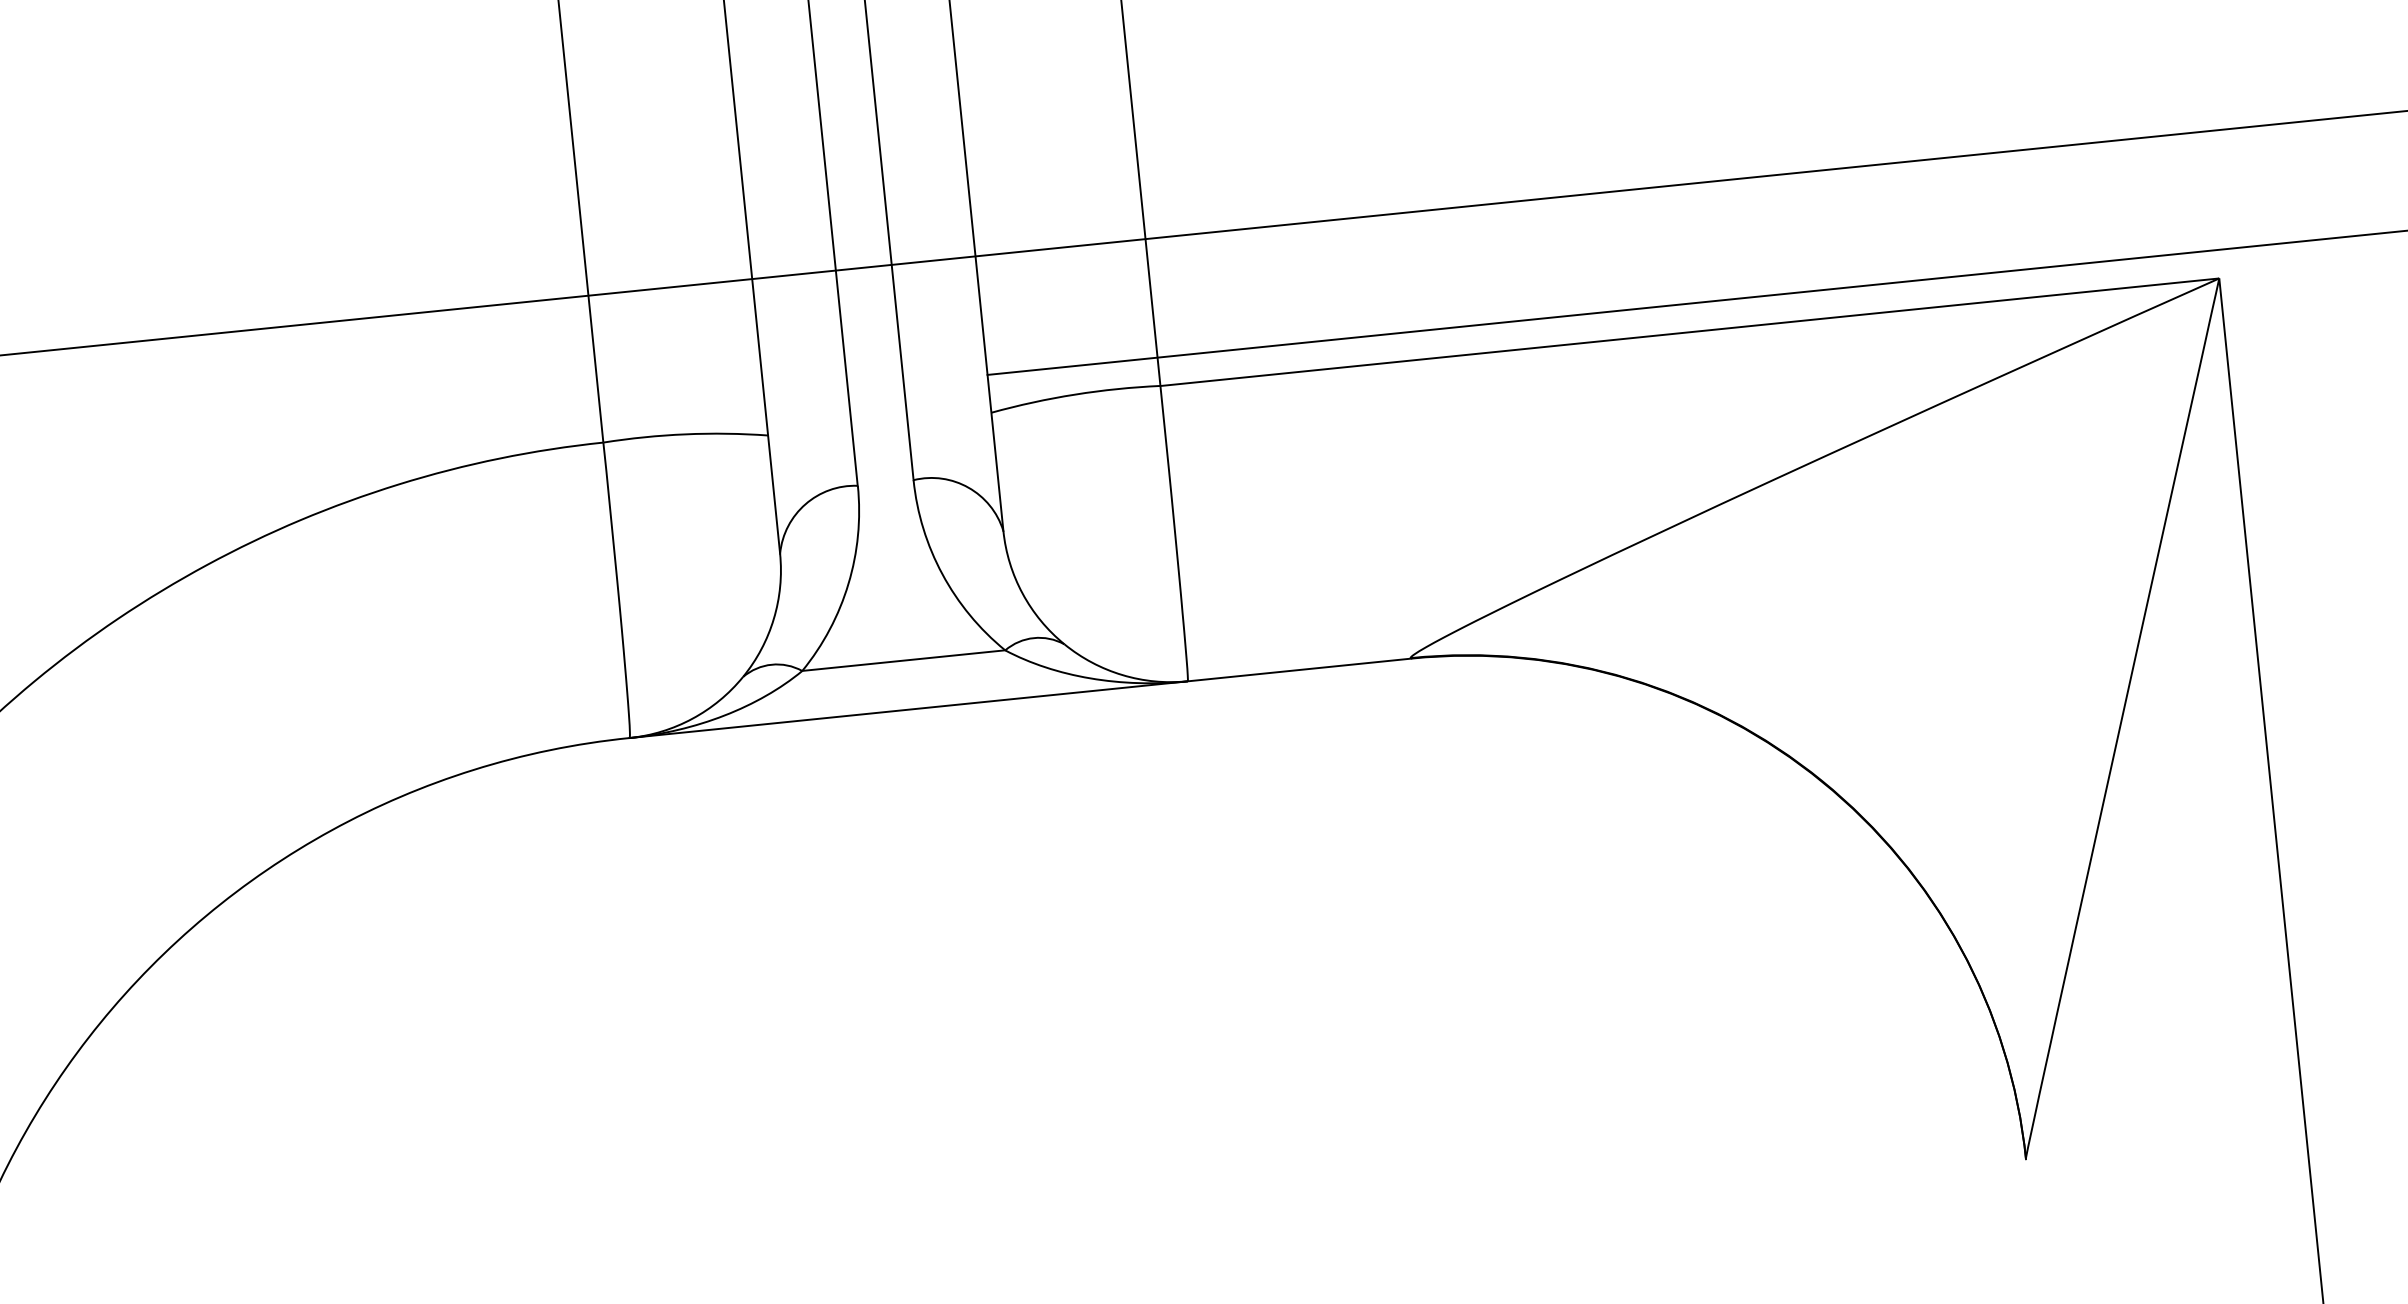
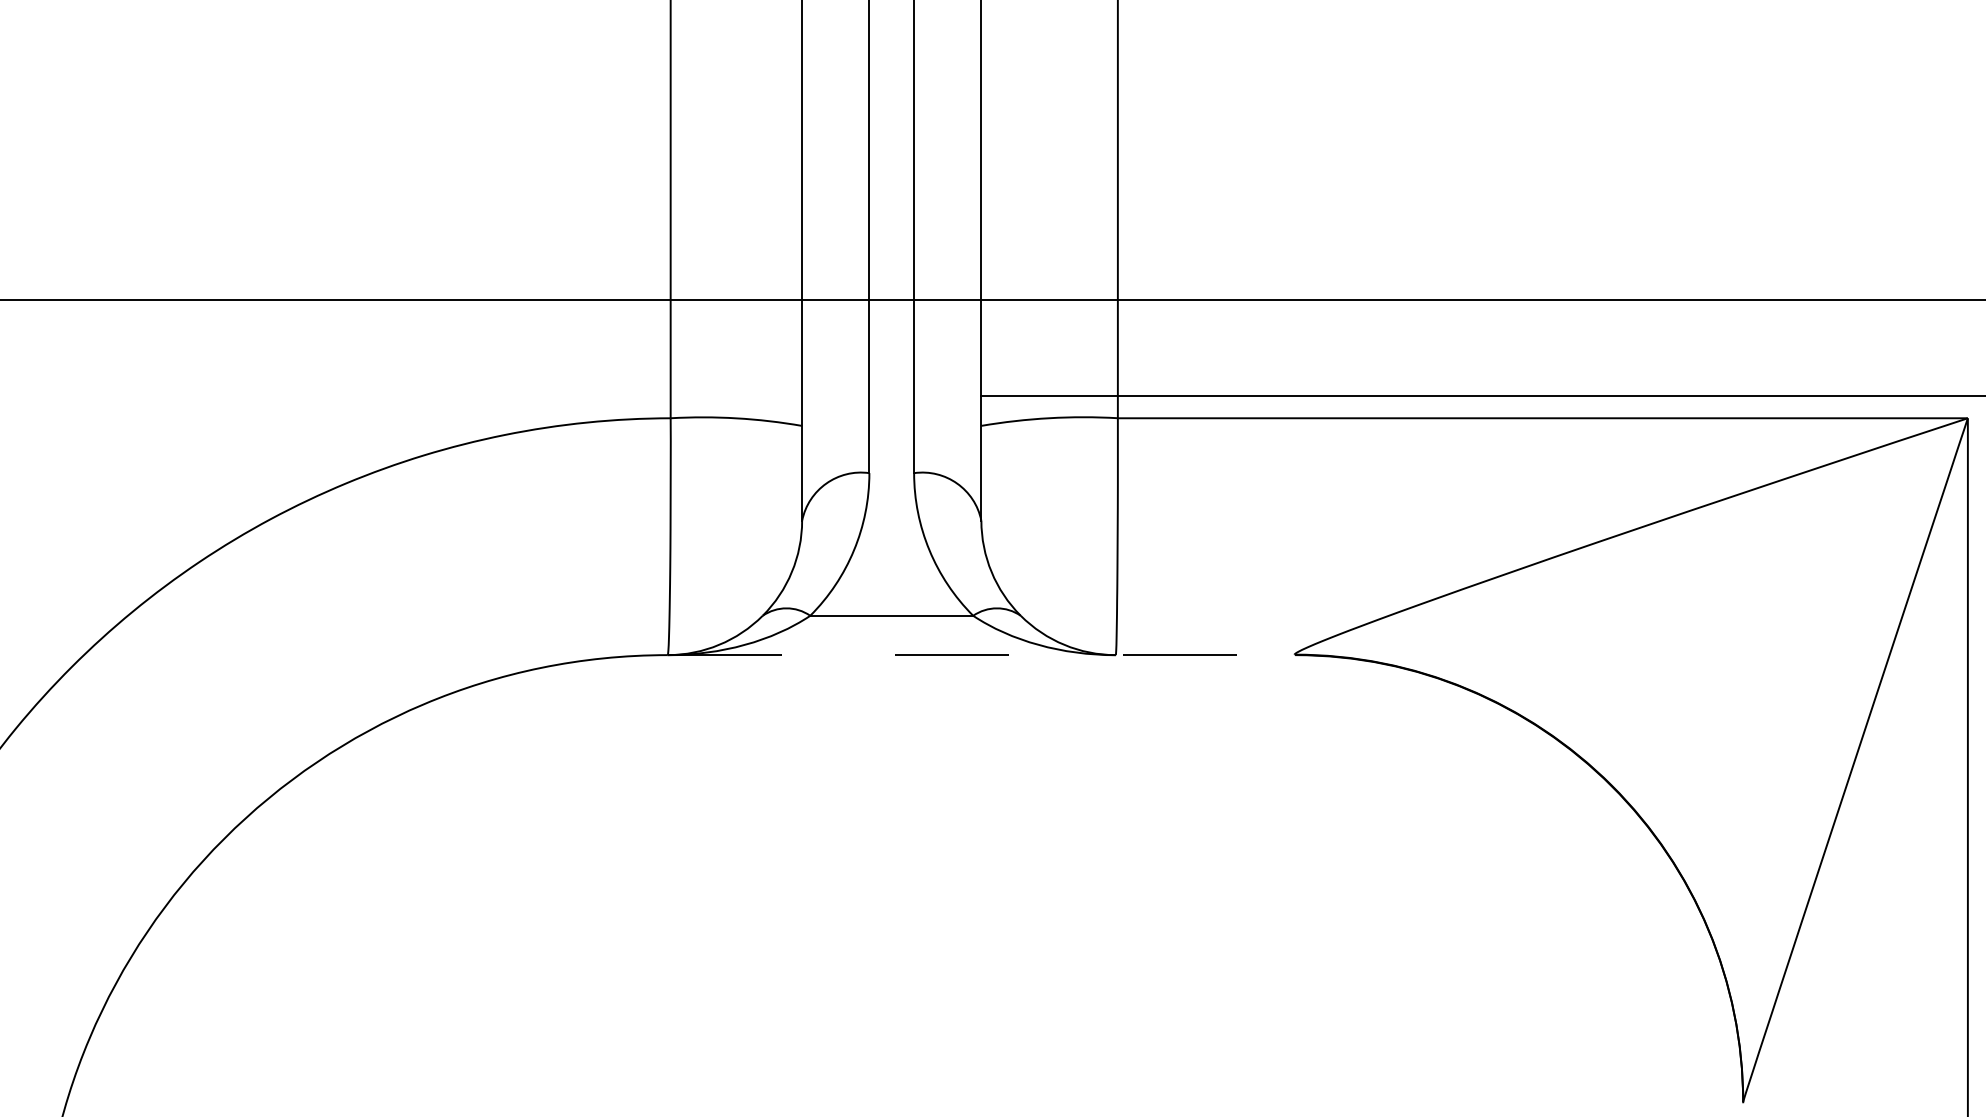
line: (1020, 698) -> (981, 655), solid -> dashed

